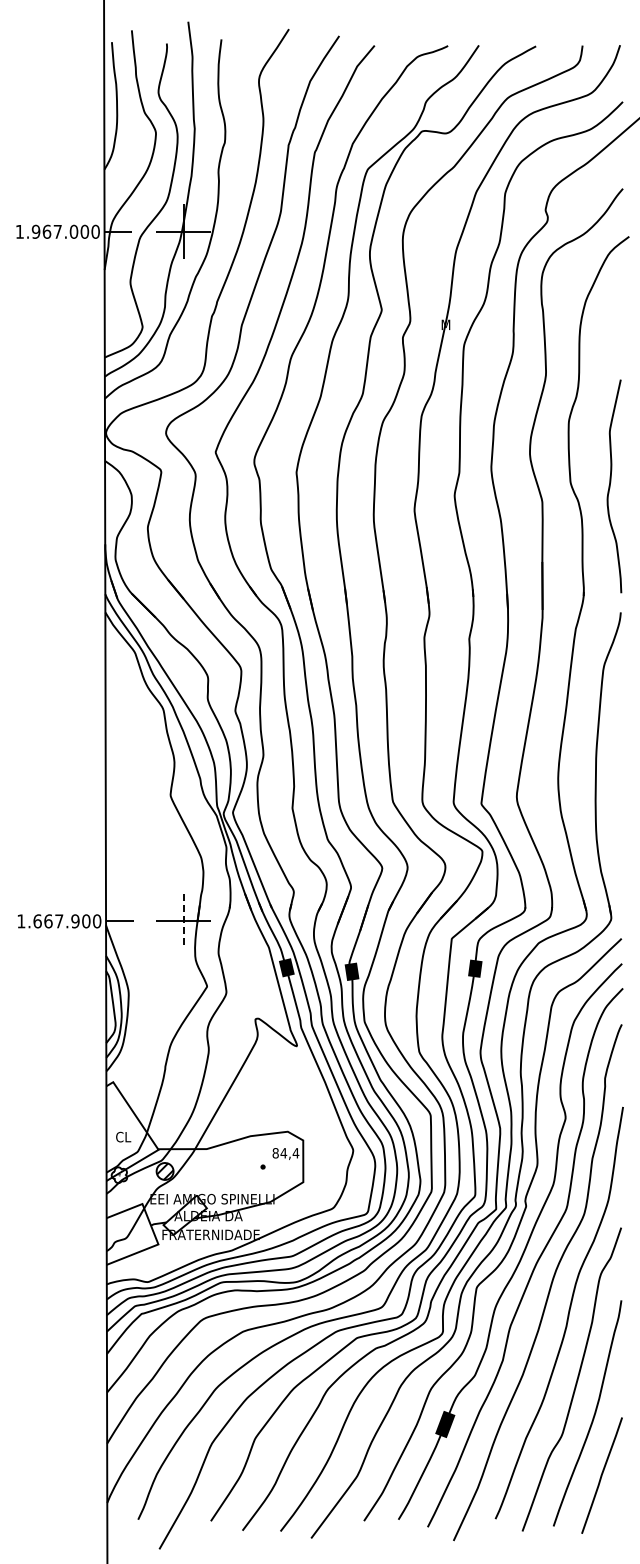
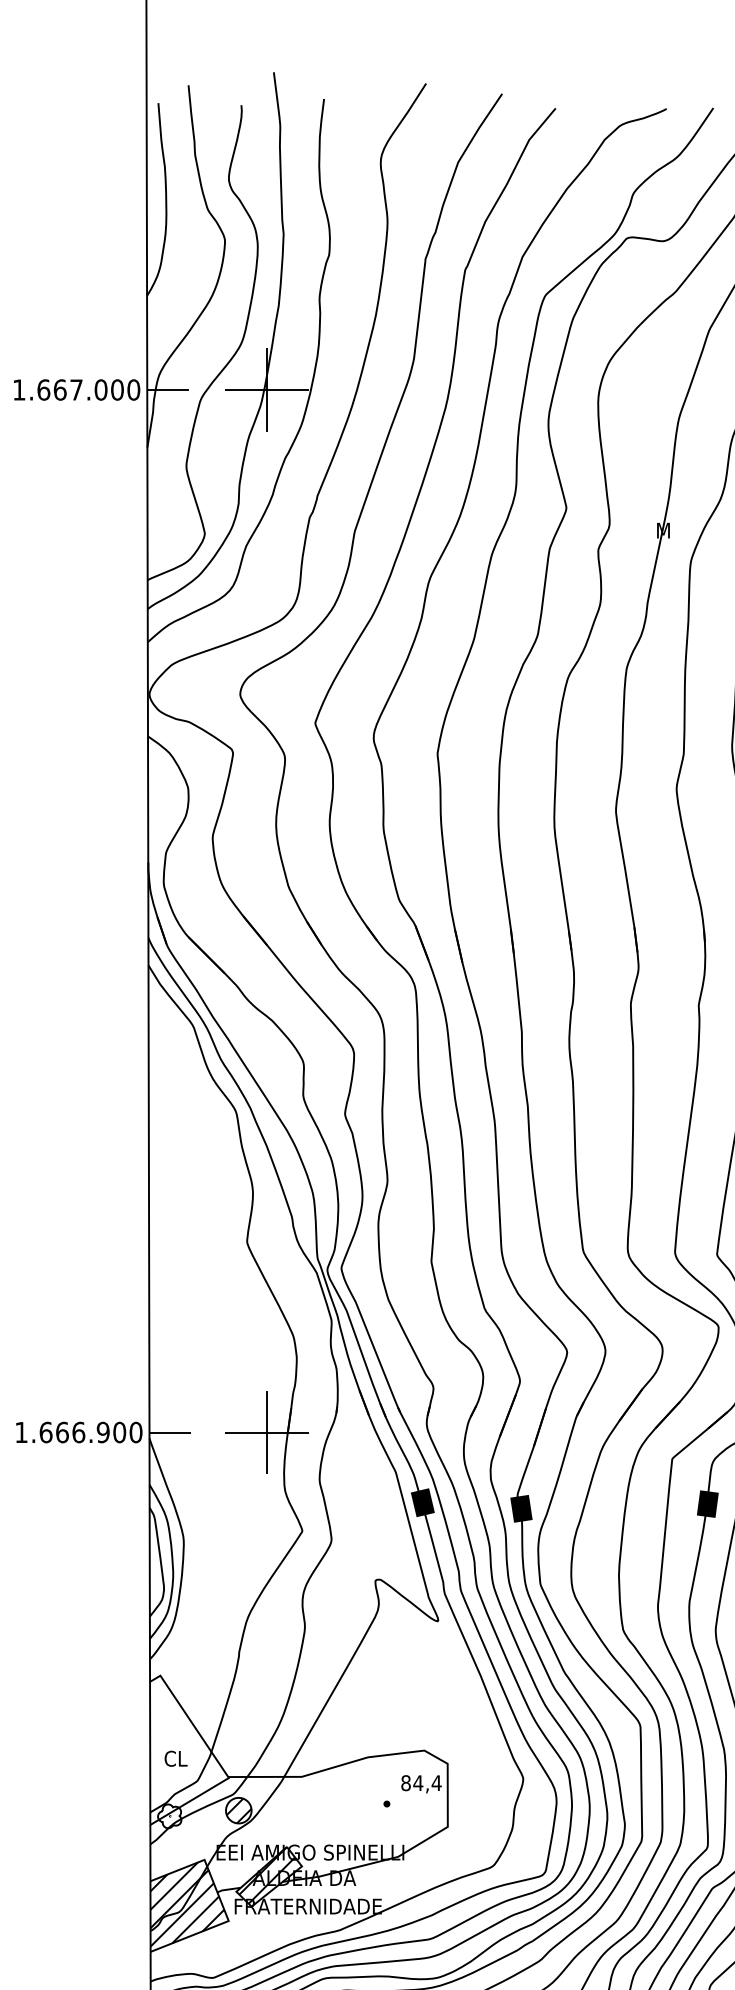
text: (35, 231) -> (42, 389), 1.967.000 -> 1.667.000
text: (59, 921) -> (79, 1432), 1.667.900 -> 1.666.900
line: (183, 921) -> (266, 1432), dashed -> solid
hatch: (183, 1214) -> (266, 1875), added
hatch: (130, 1233) -> (186, 1904), added

